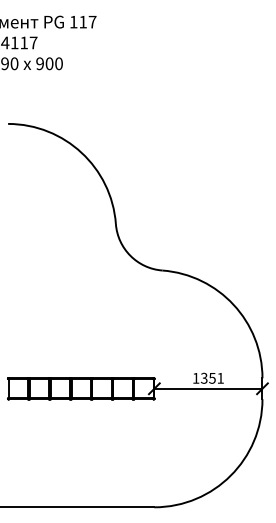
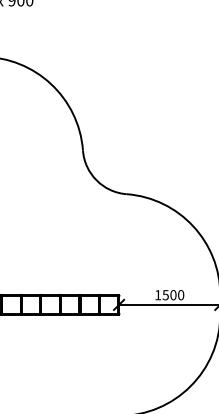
text: (212, 377) -> (173, 294), 1351 -> 1500

